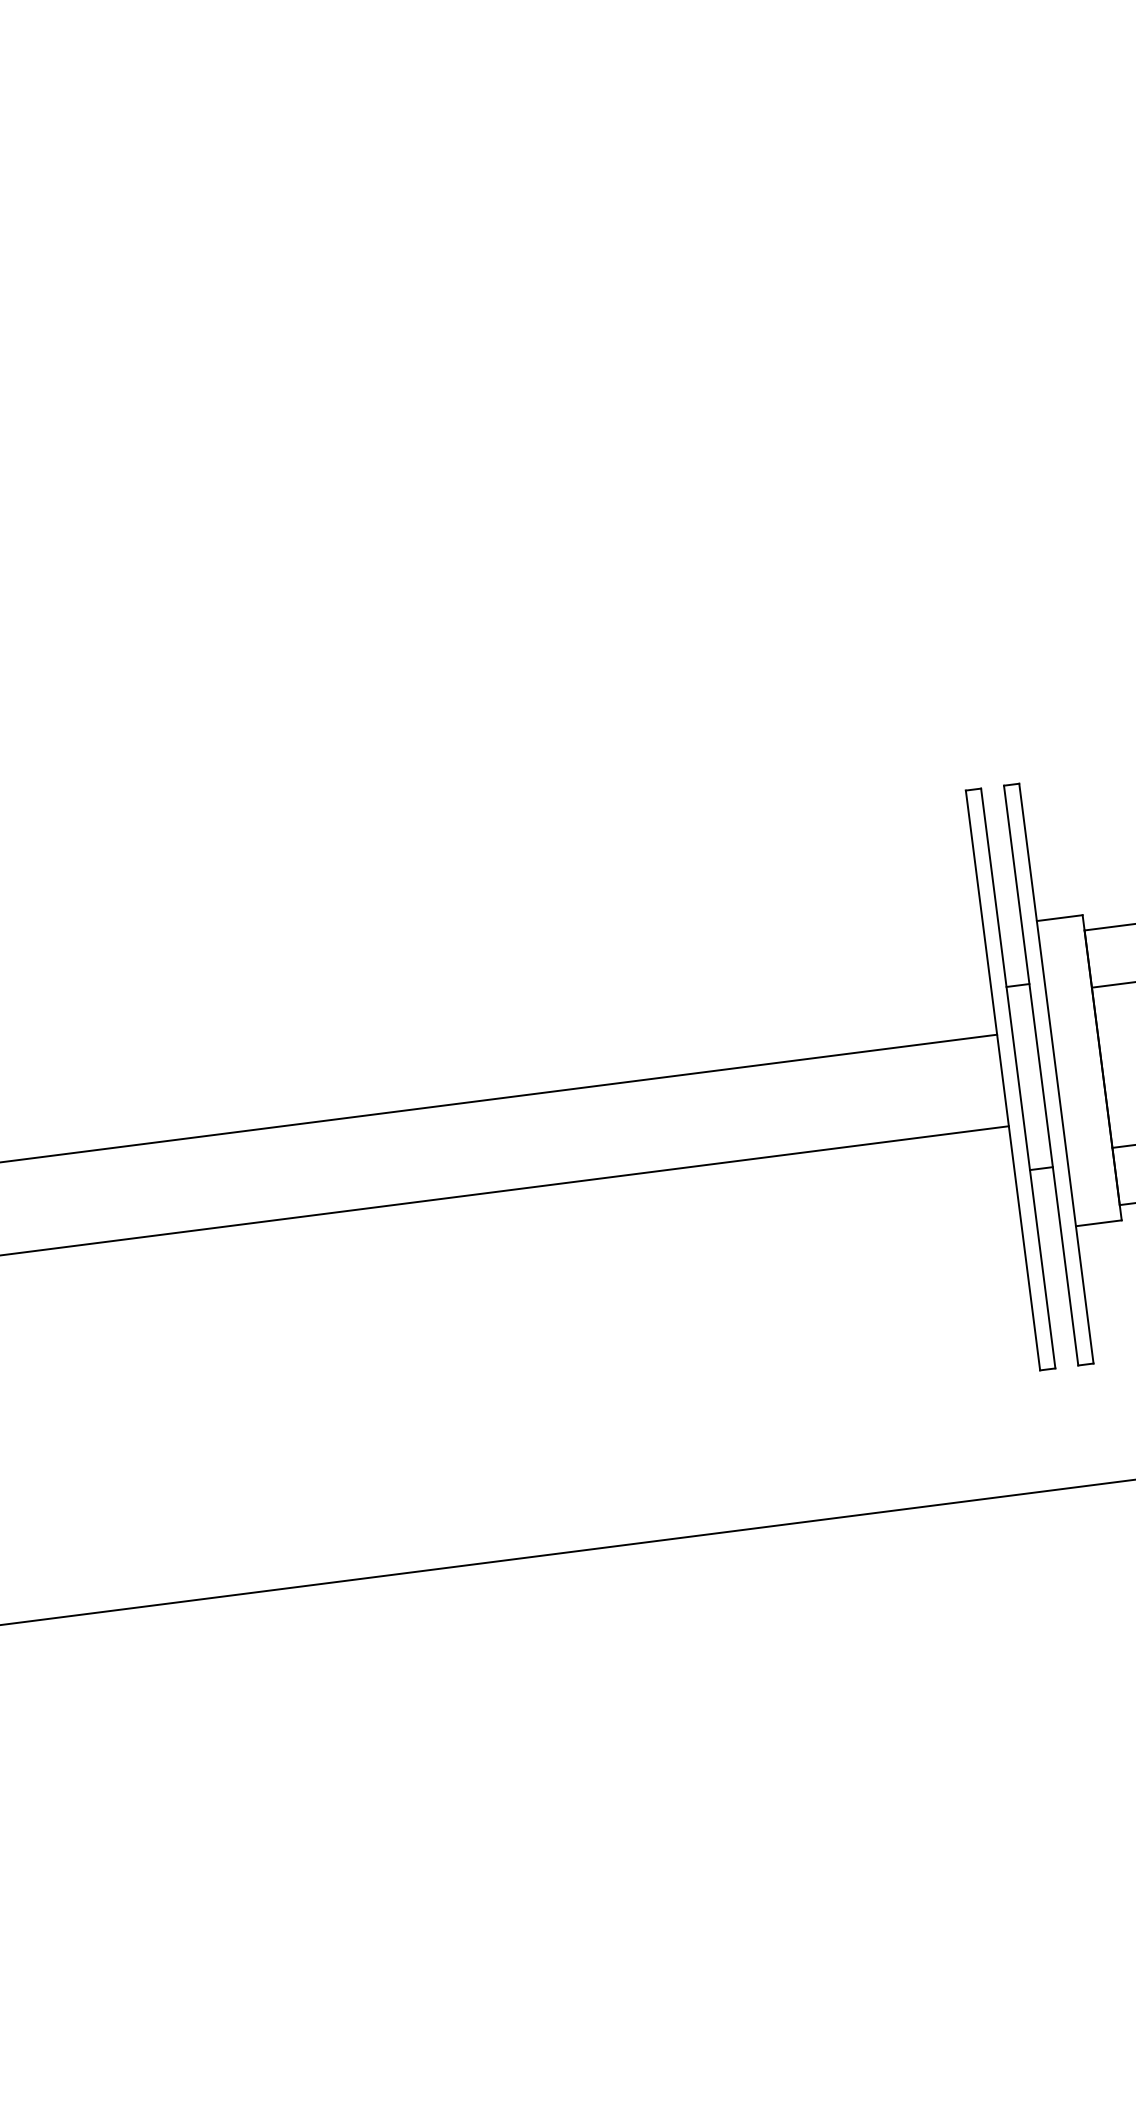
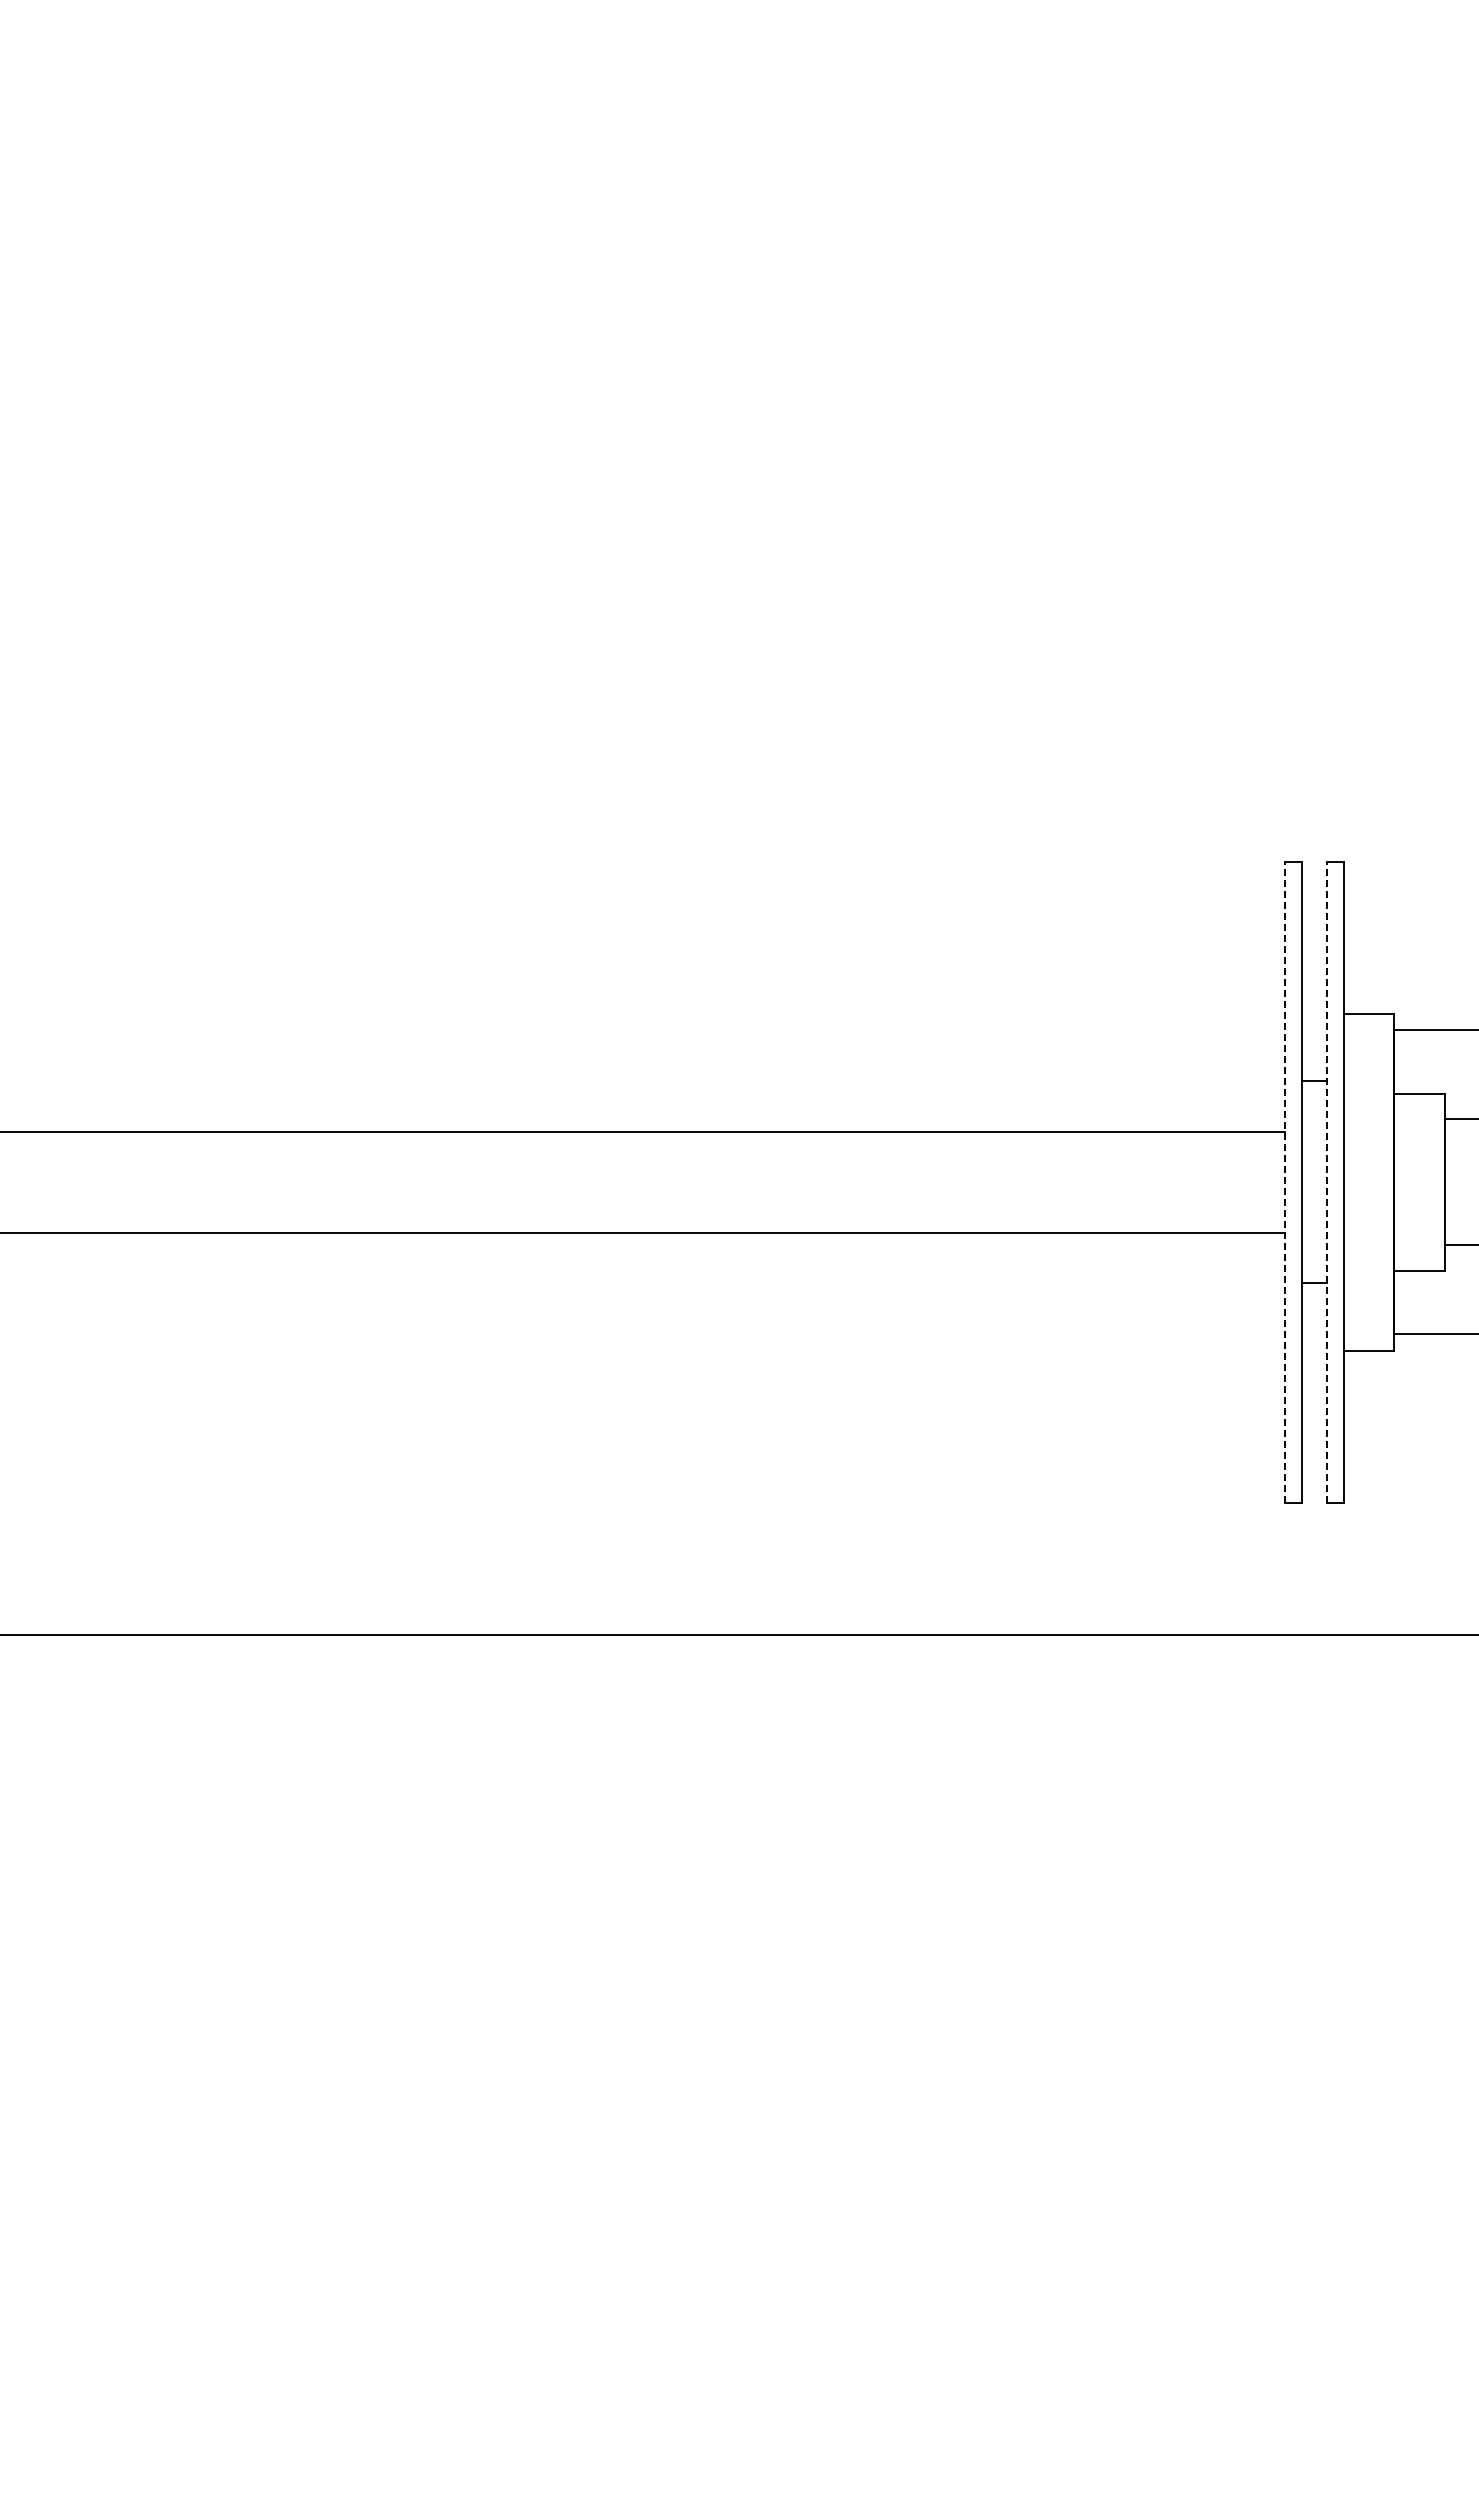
line: (1041, 1074) -> (1327, 1181), solid -> dashed
line: (1002, 1079) -> (1284, 1181), solid -> dashed

